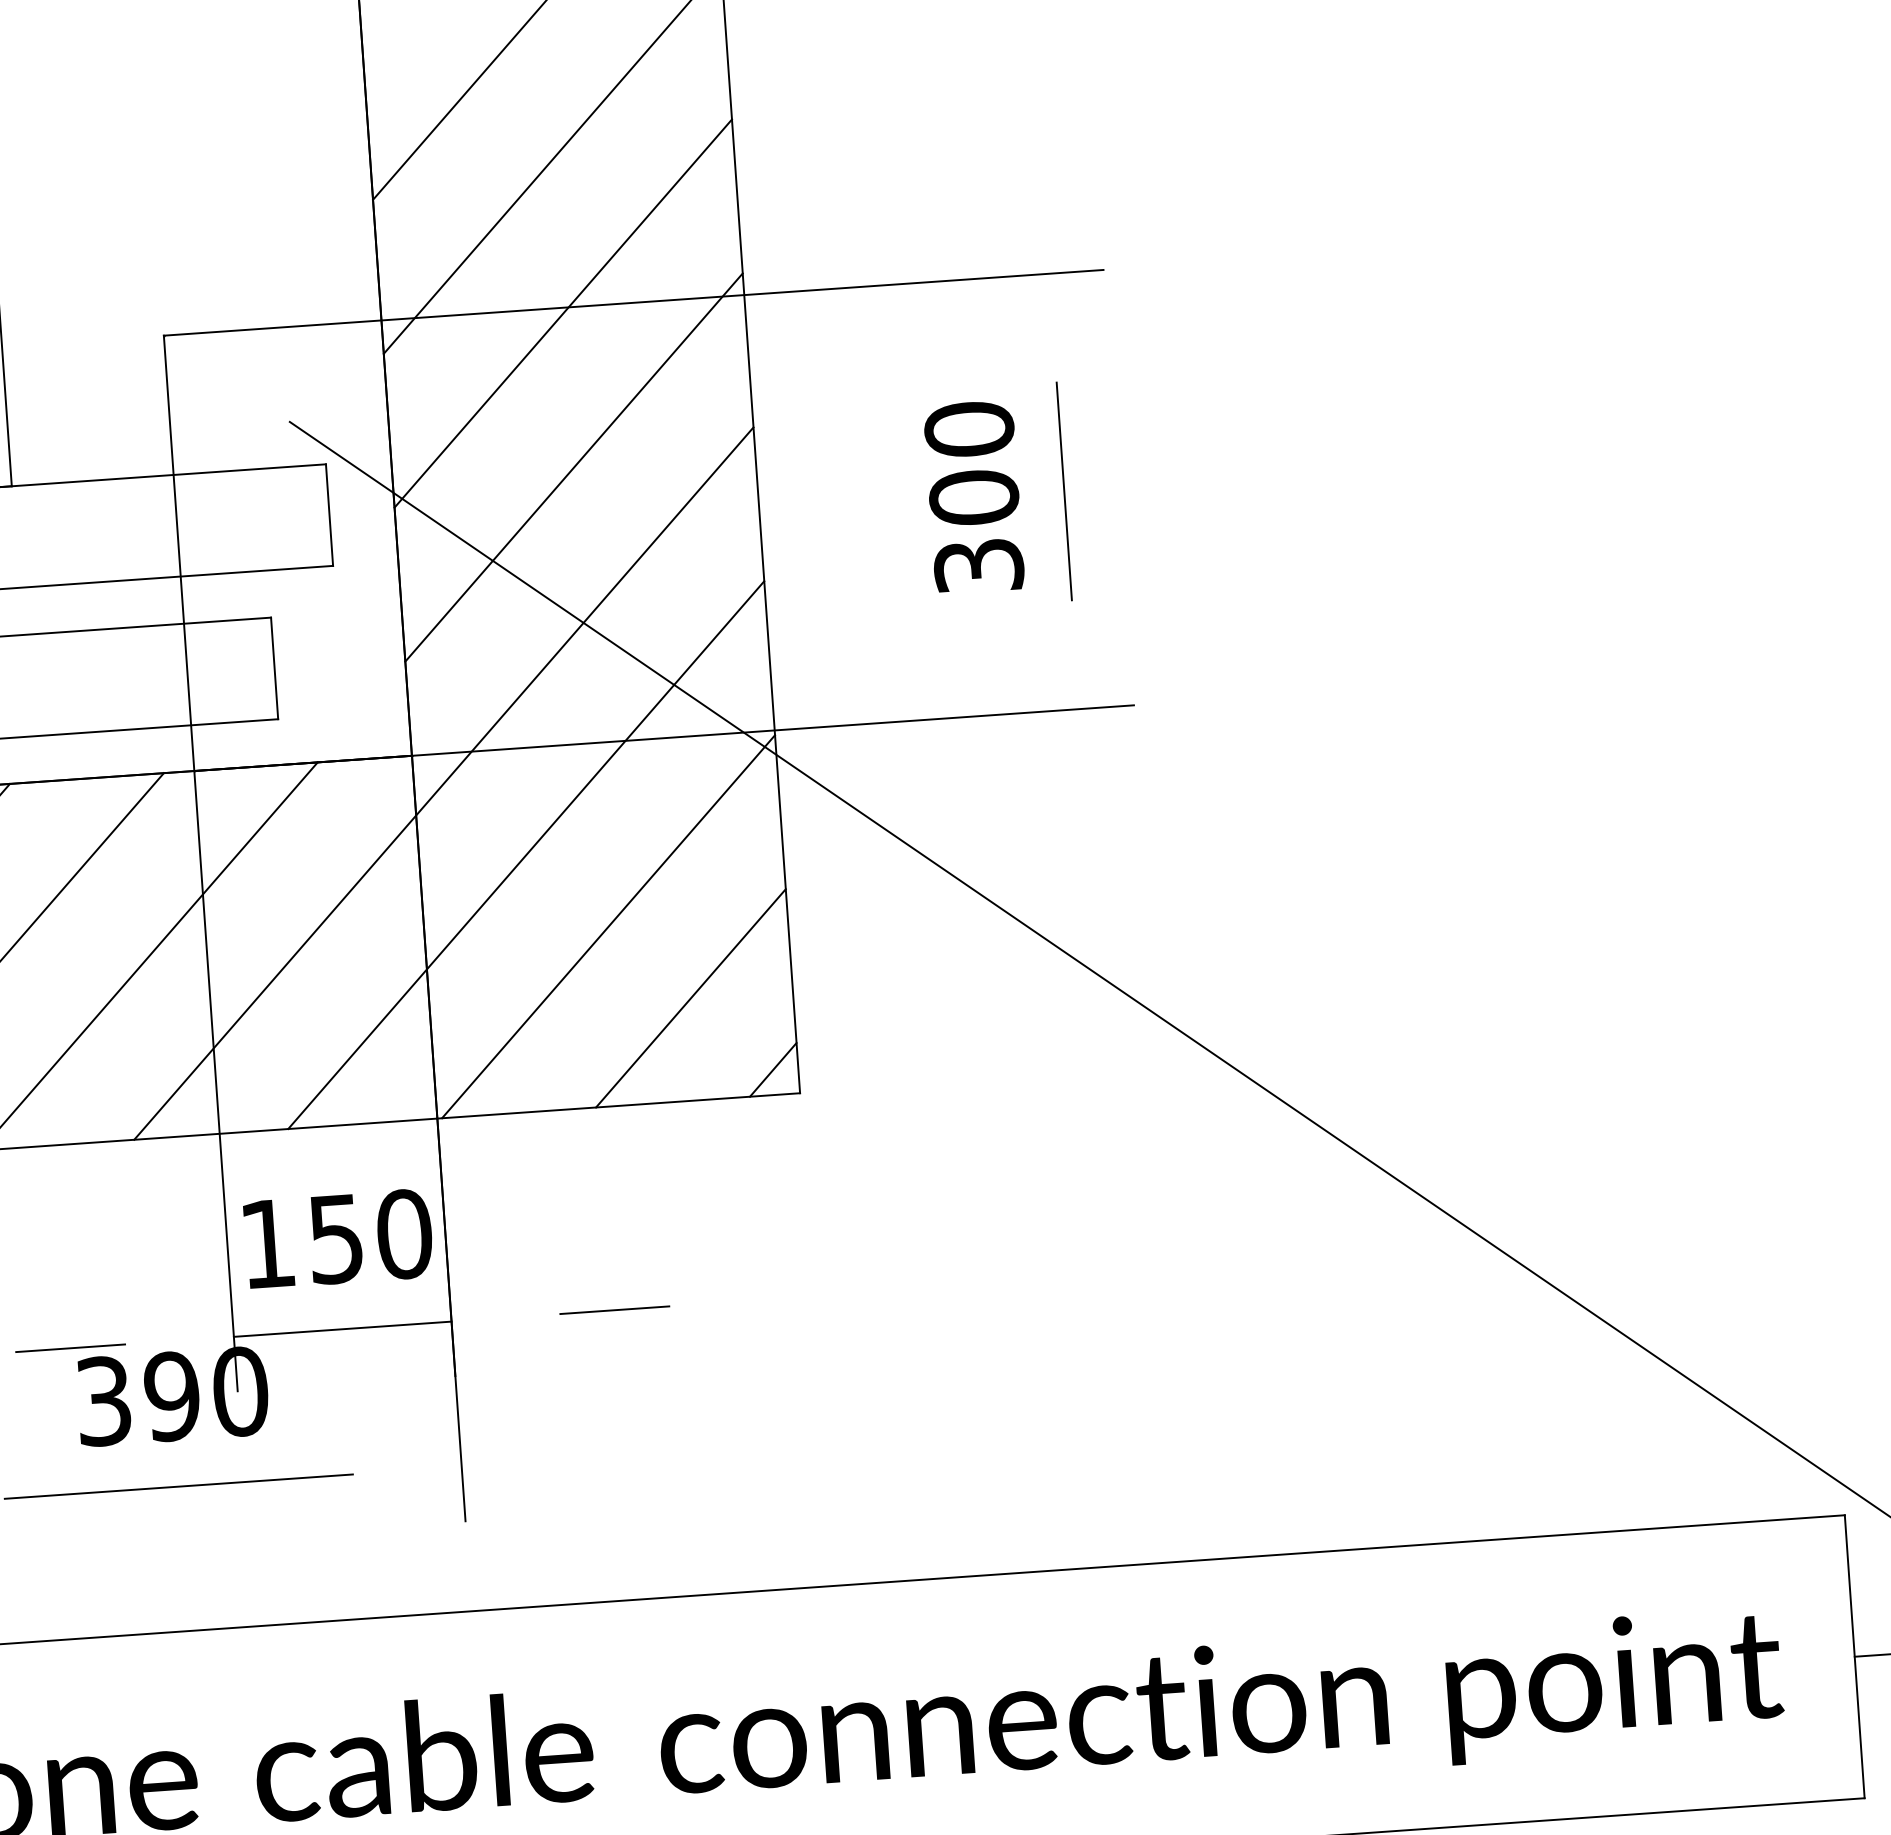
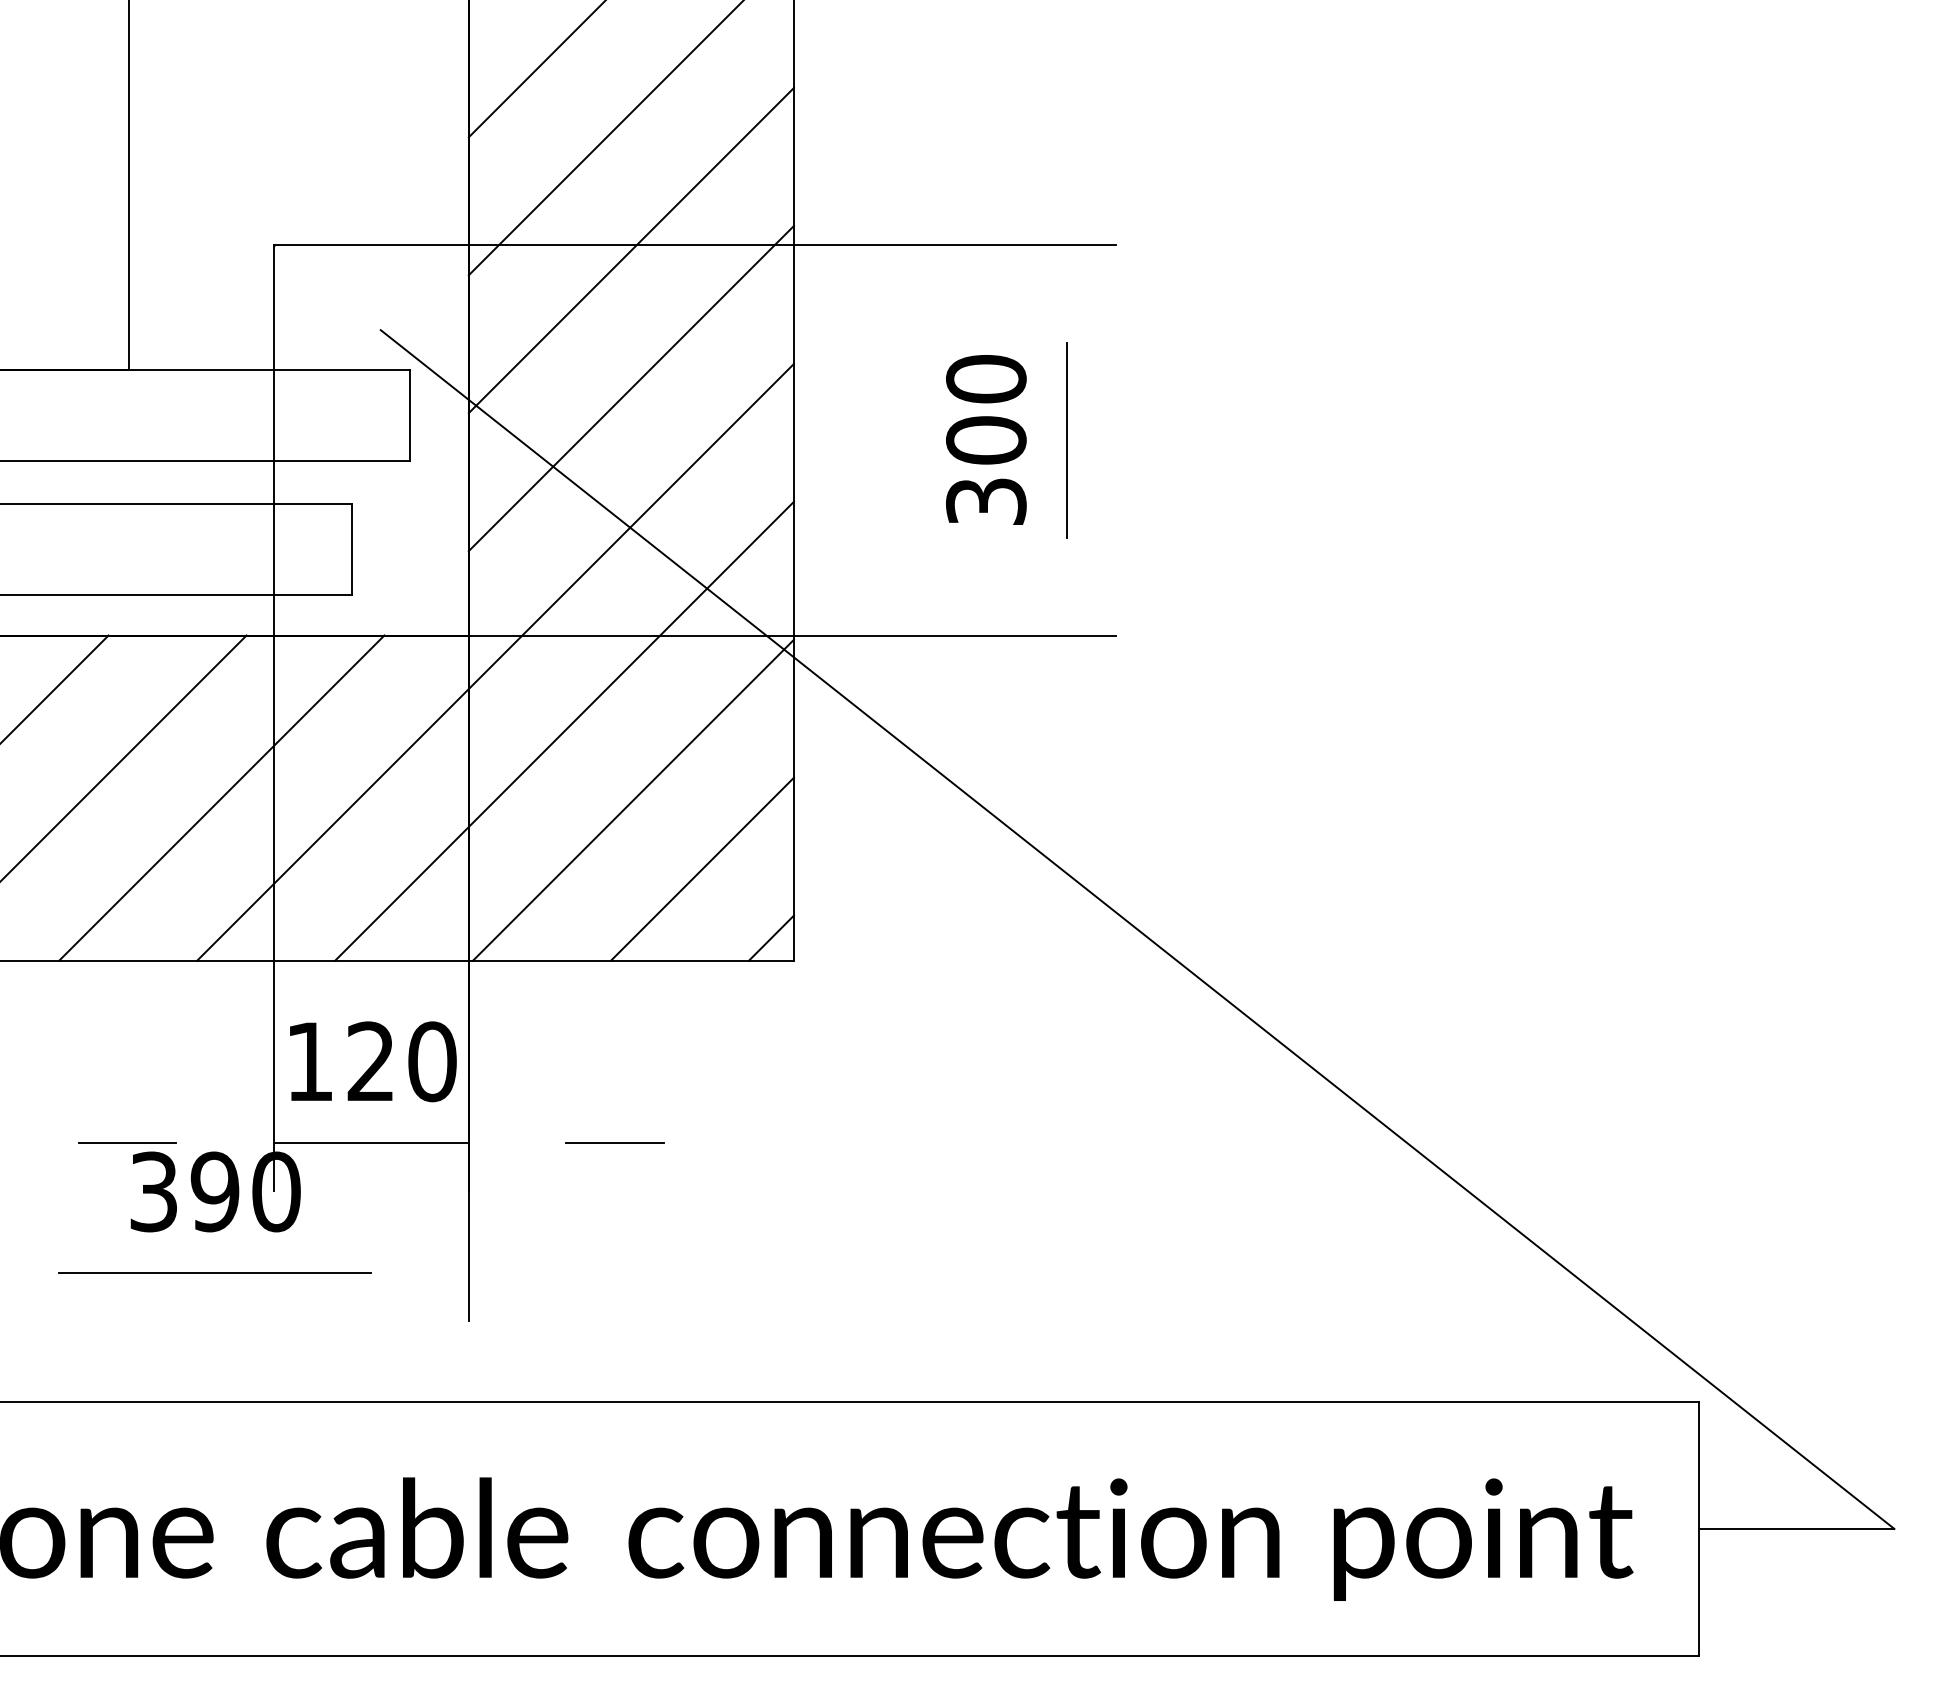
text: (335, 1238) -> (370, 1061), 150 -> 120

